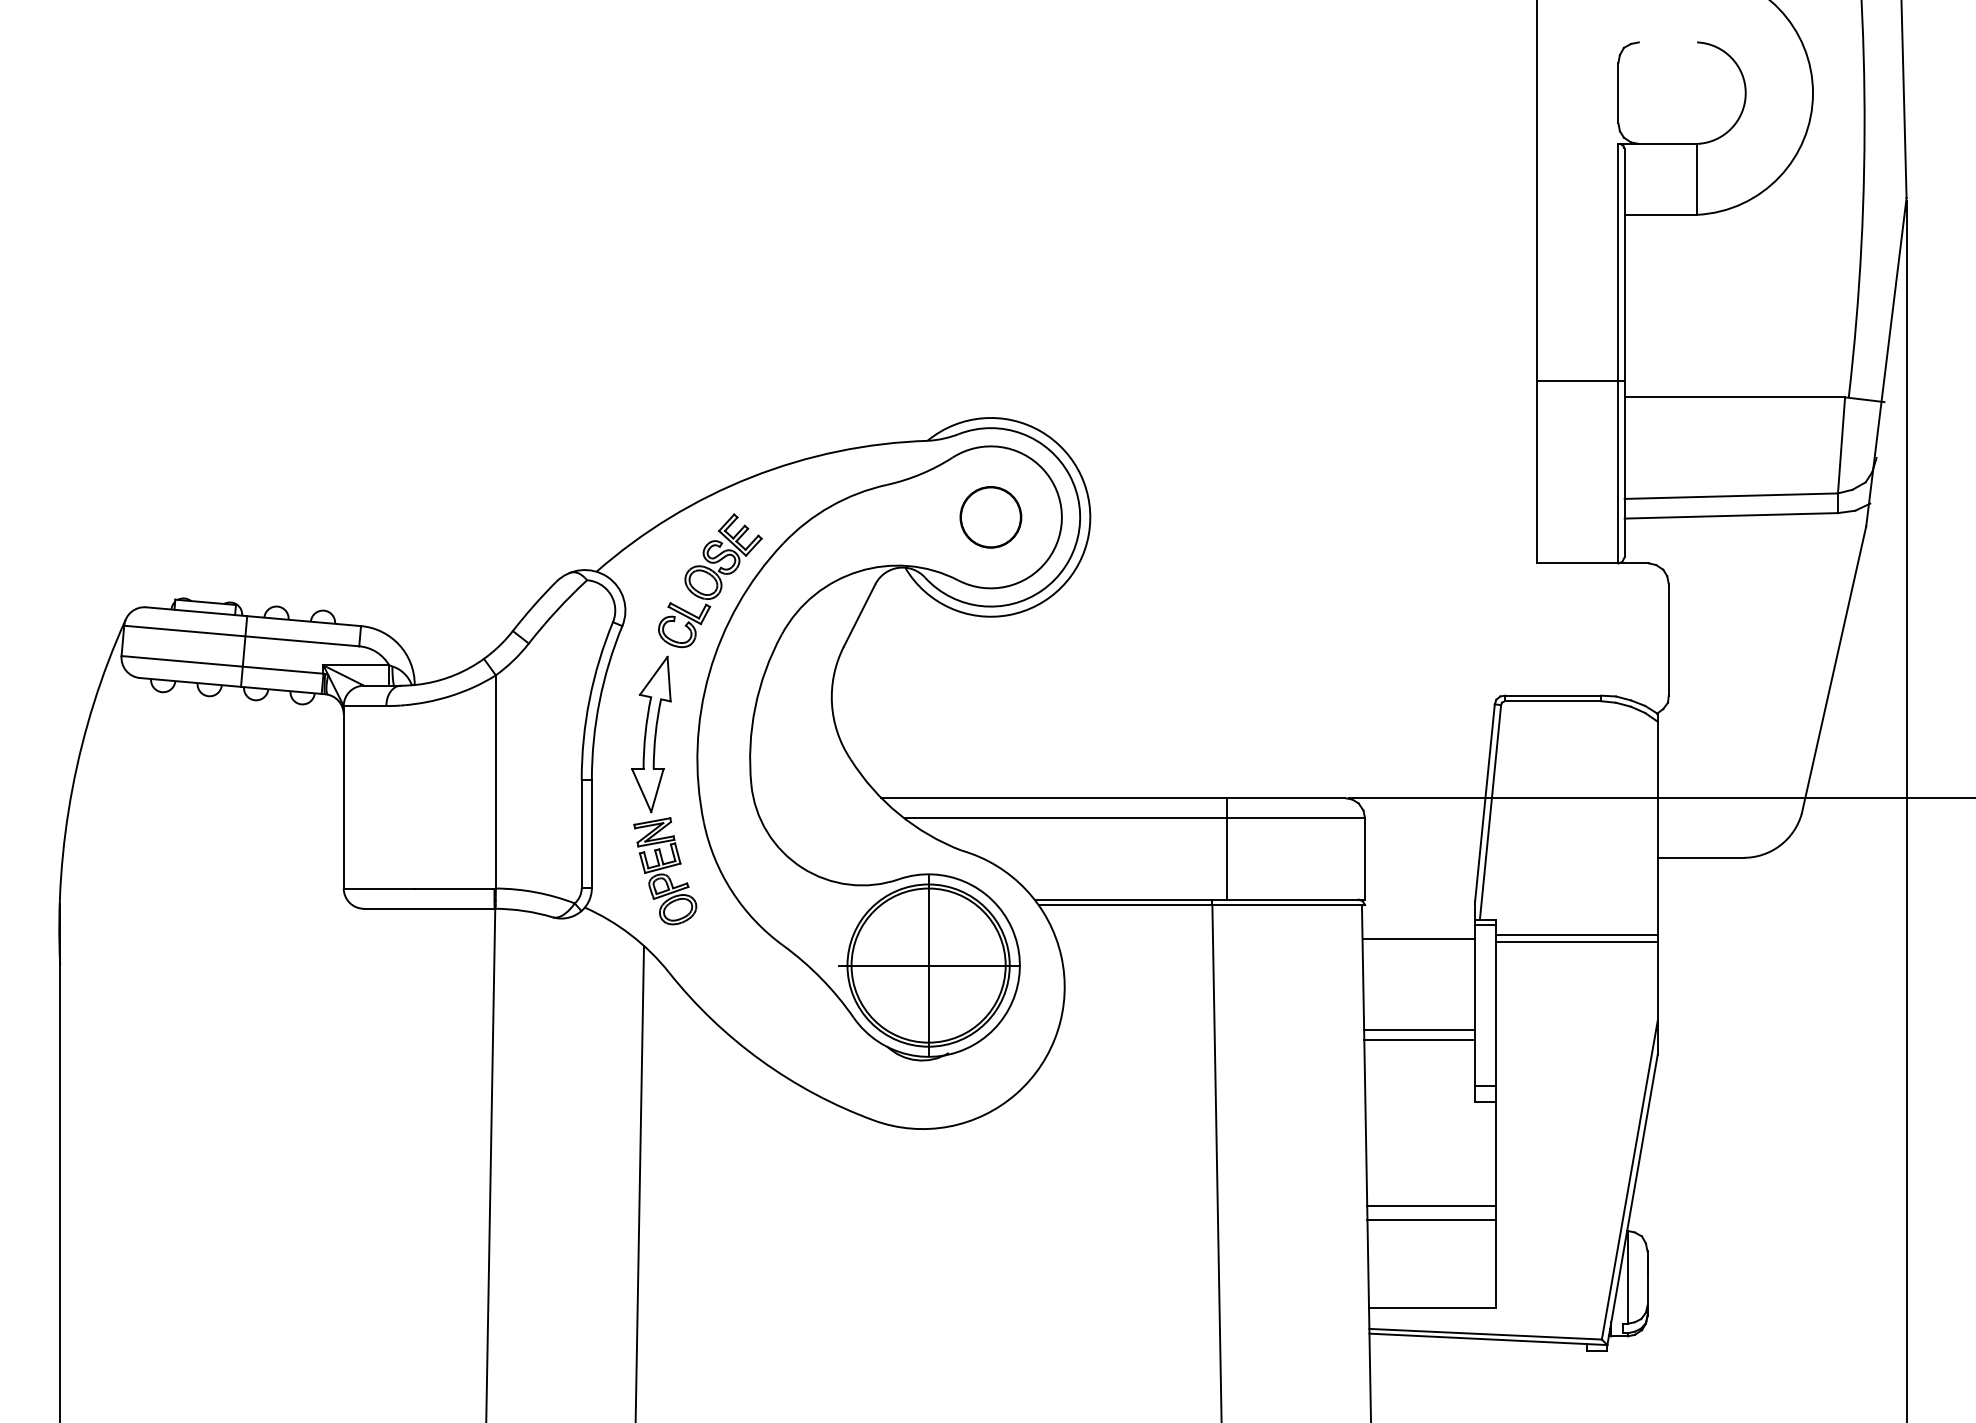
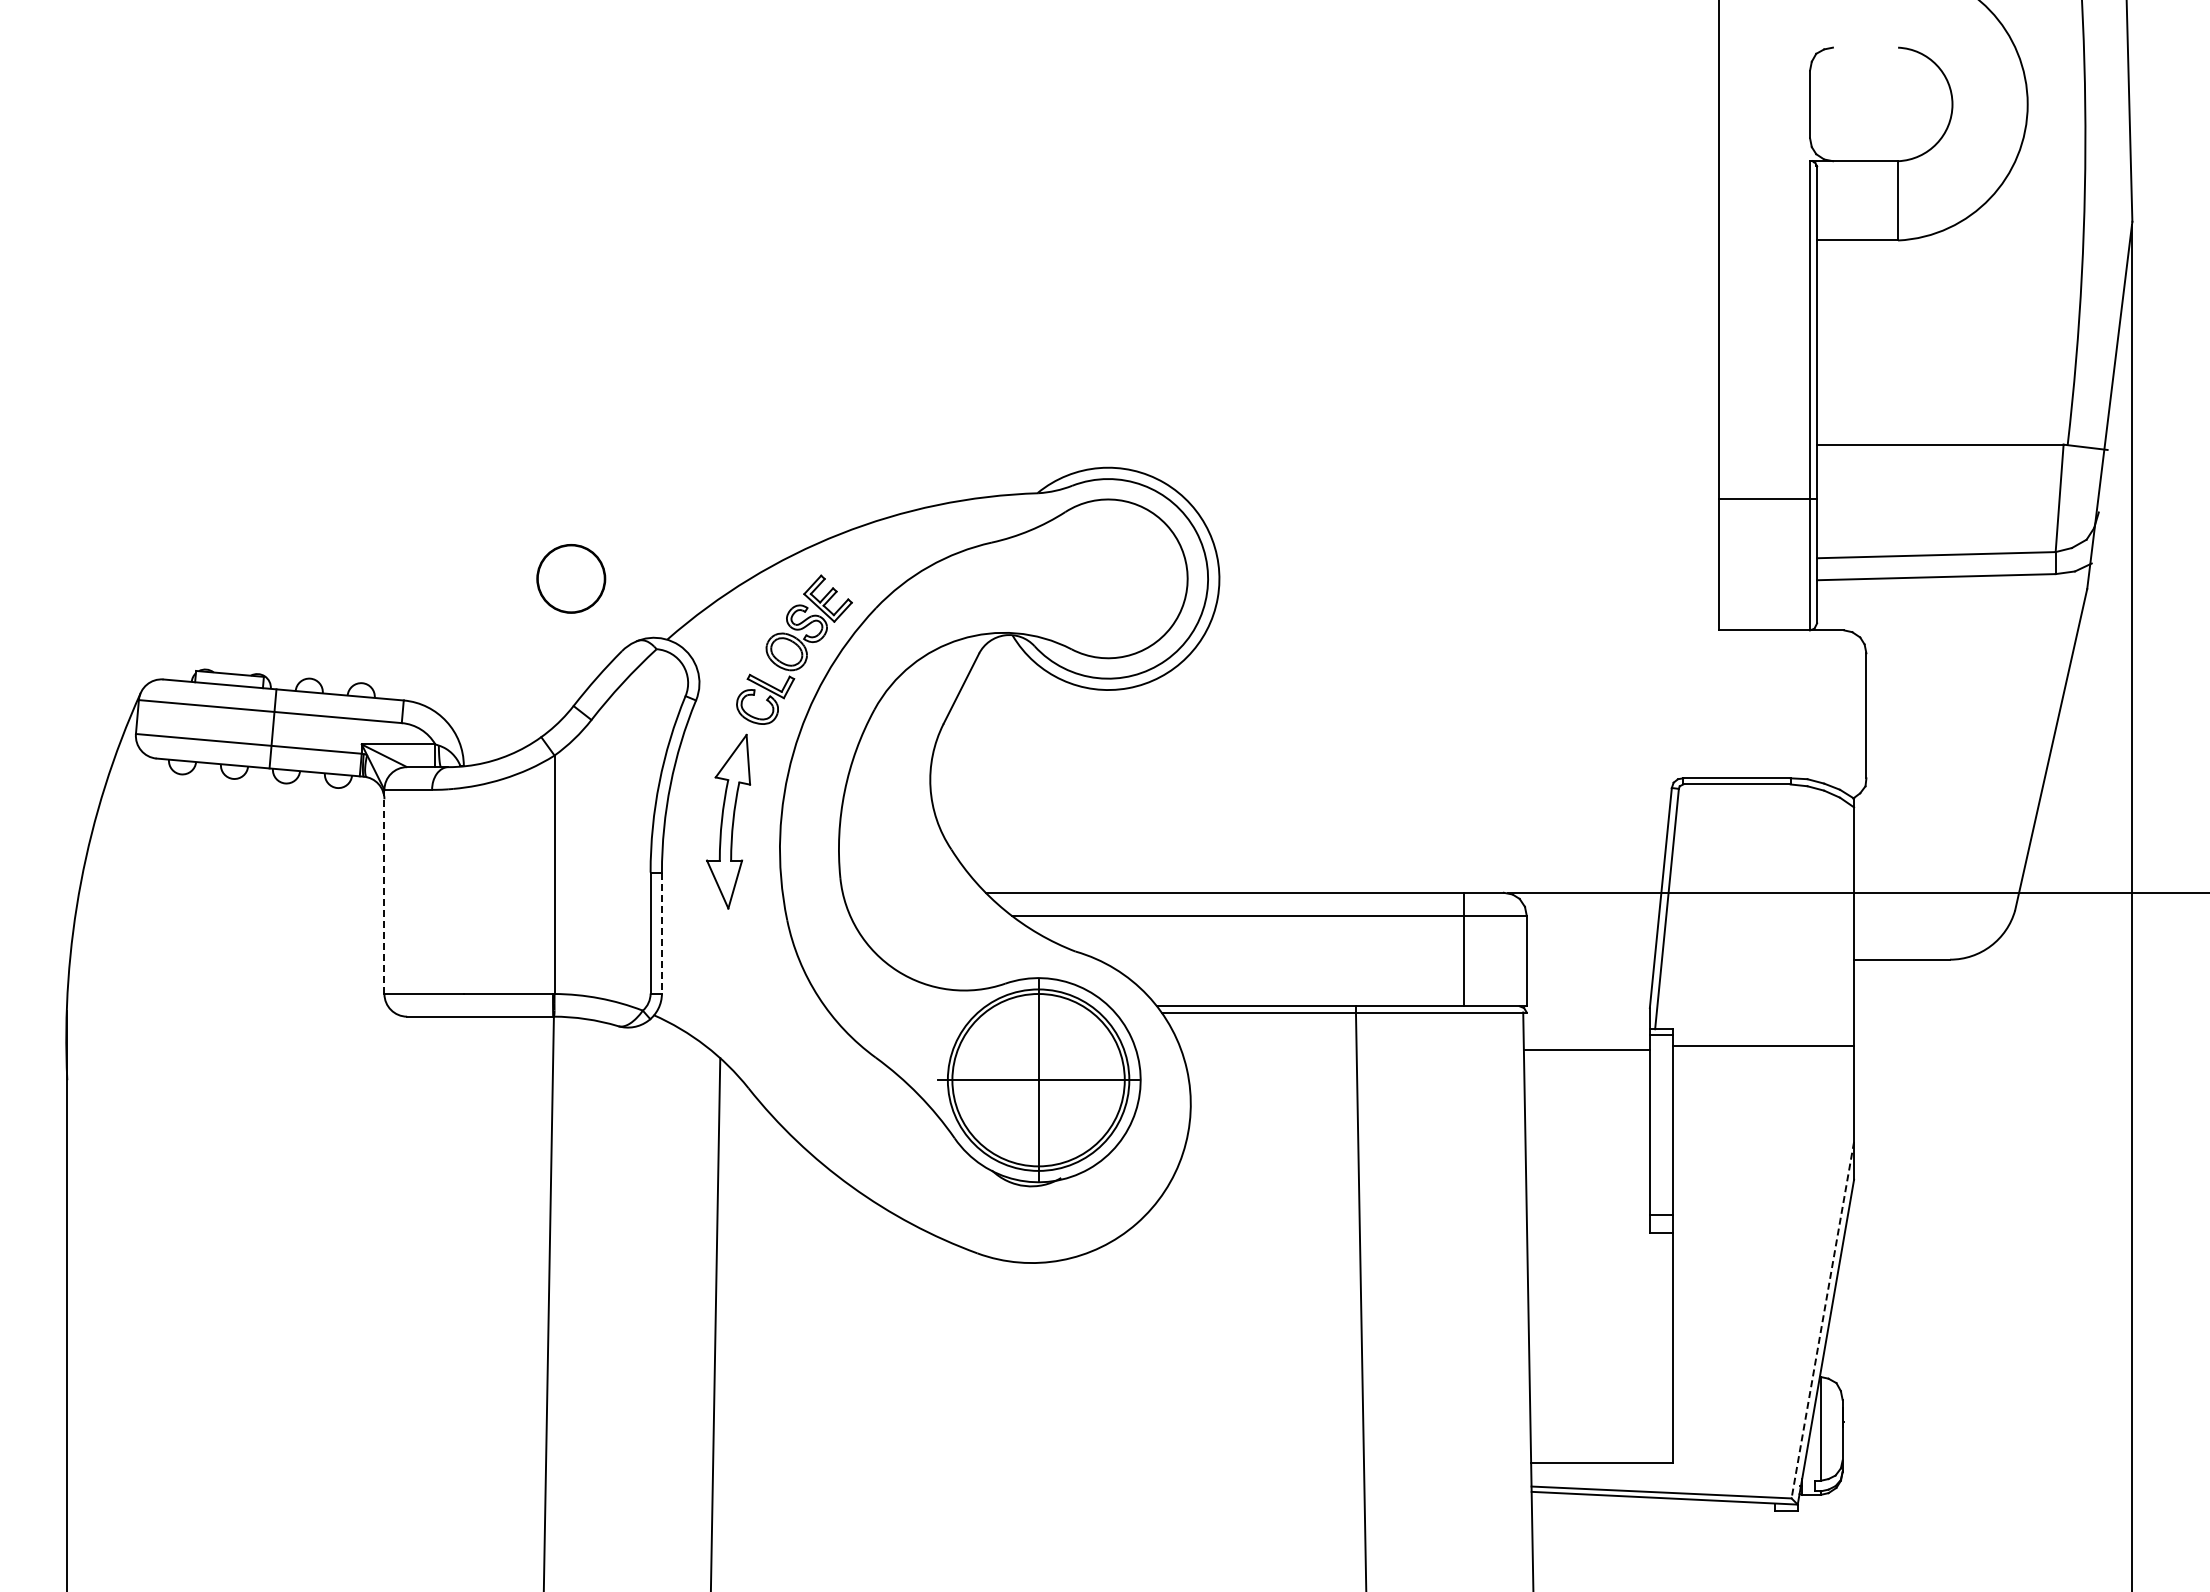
line: (1581, 381) -> (1768, 499), moved
circle: (991, 517) -> (571, 578), moved
line: (343, 796) -> (384, 891), solid -> dashed
line: (591, 834) -> (661, 933), solid -> dashed
line: (1226, 848) -> (1463, 949), moved
part: (664, 871) -> (743, 974), removed
line: (1576, 941) -> (1763, 1053), removed
line: (1419, 1030) -> (1587, 1152), removed
line: (1419, 1040) -> (1587, 1163), removed
line: (1629, 1180) -> (1822, 1320), solid -> dashed
line: (1431, 1205) -> (1600, 1348), removed
line: (1431, 1219) -> (1600, 1364), removed

